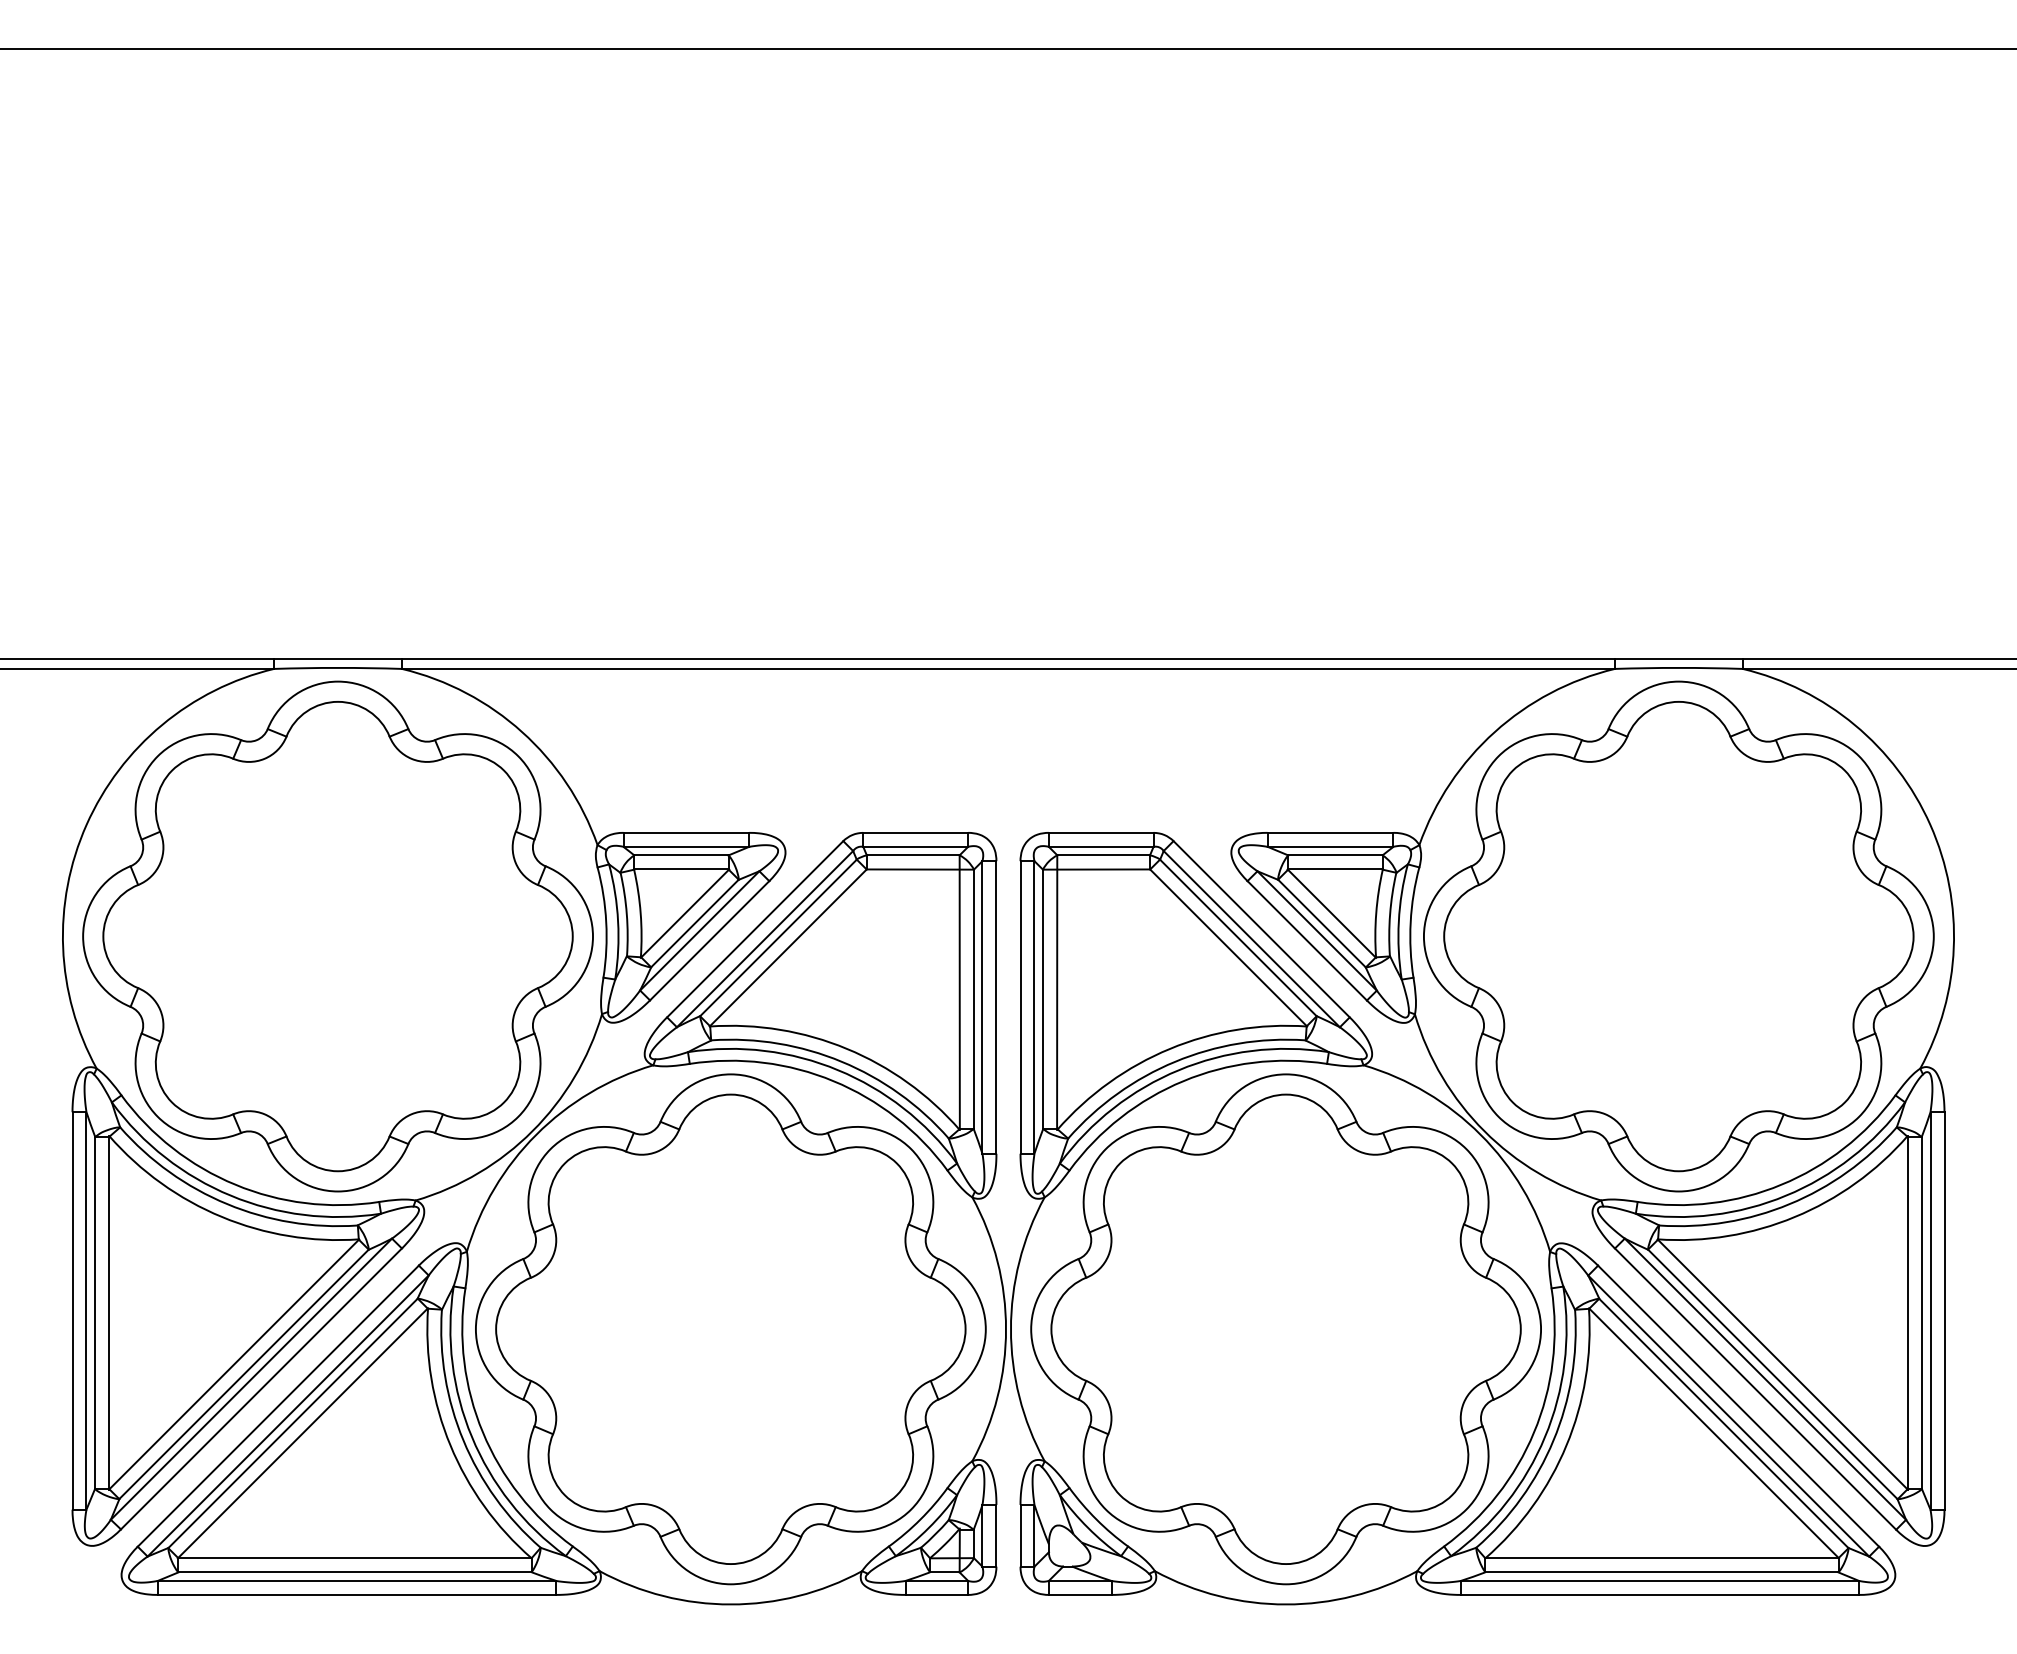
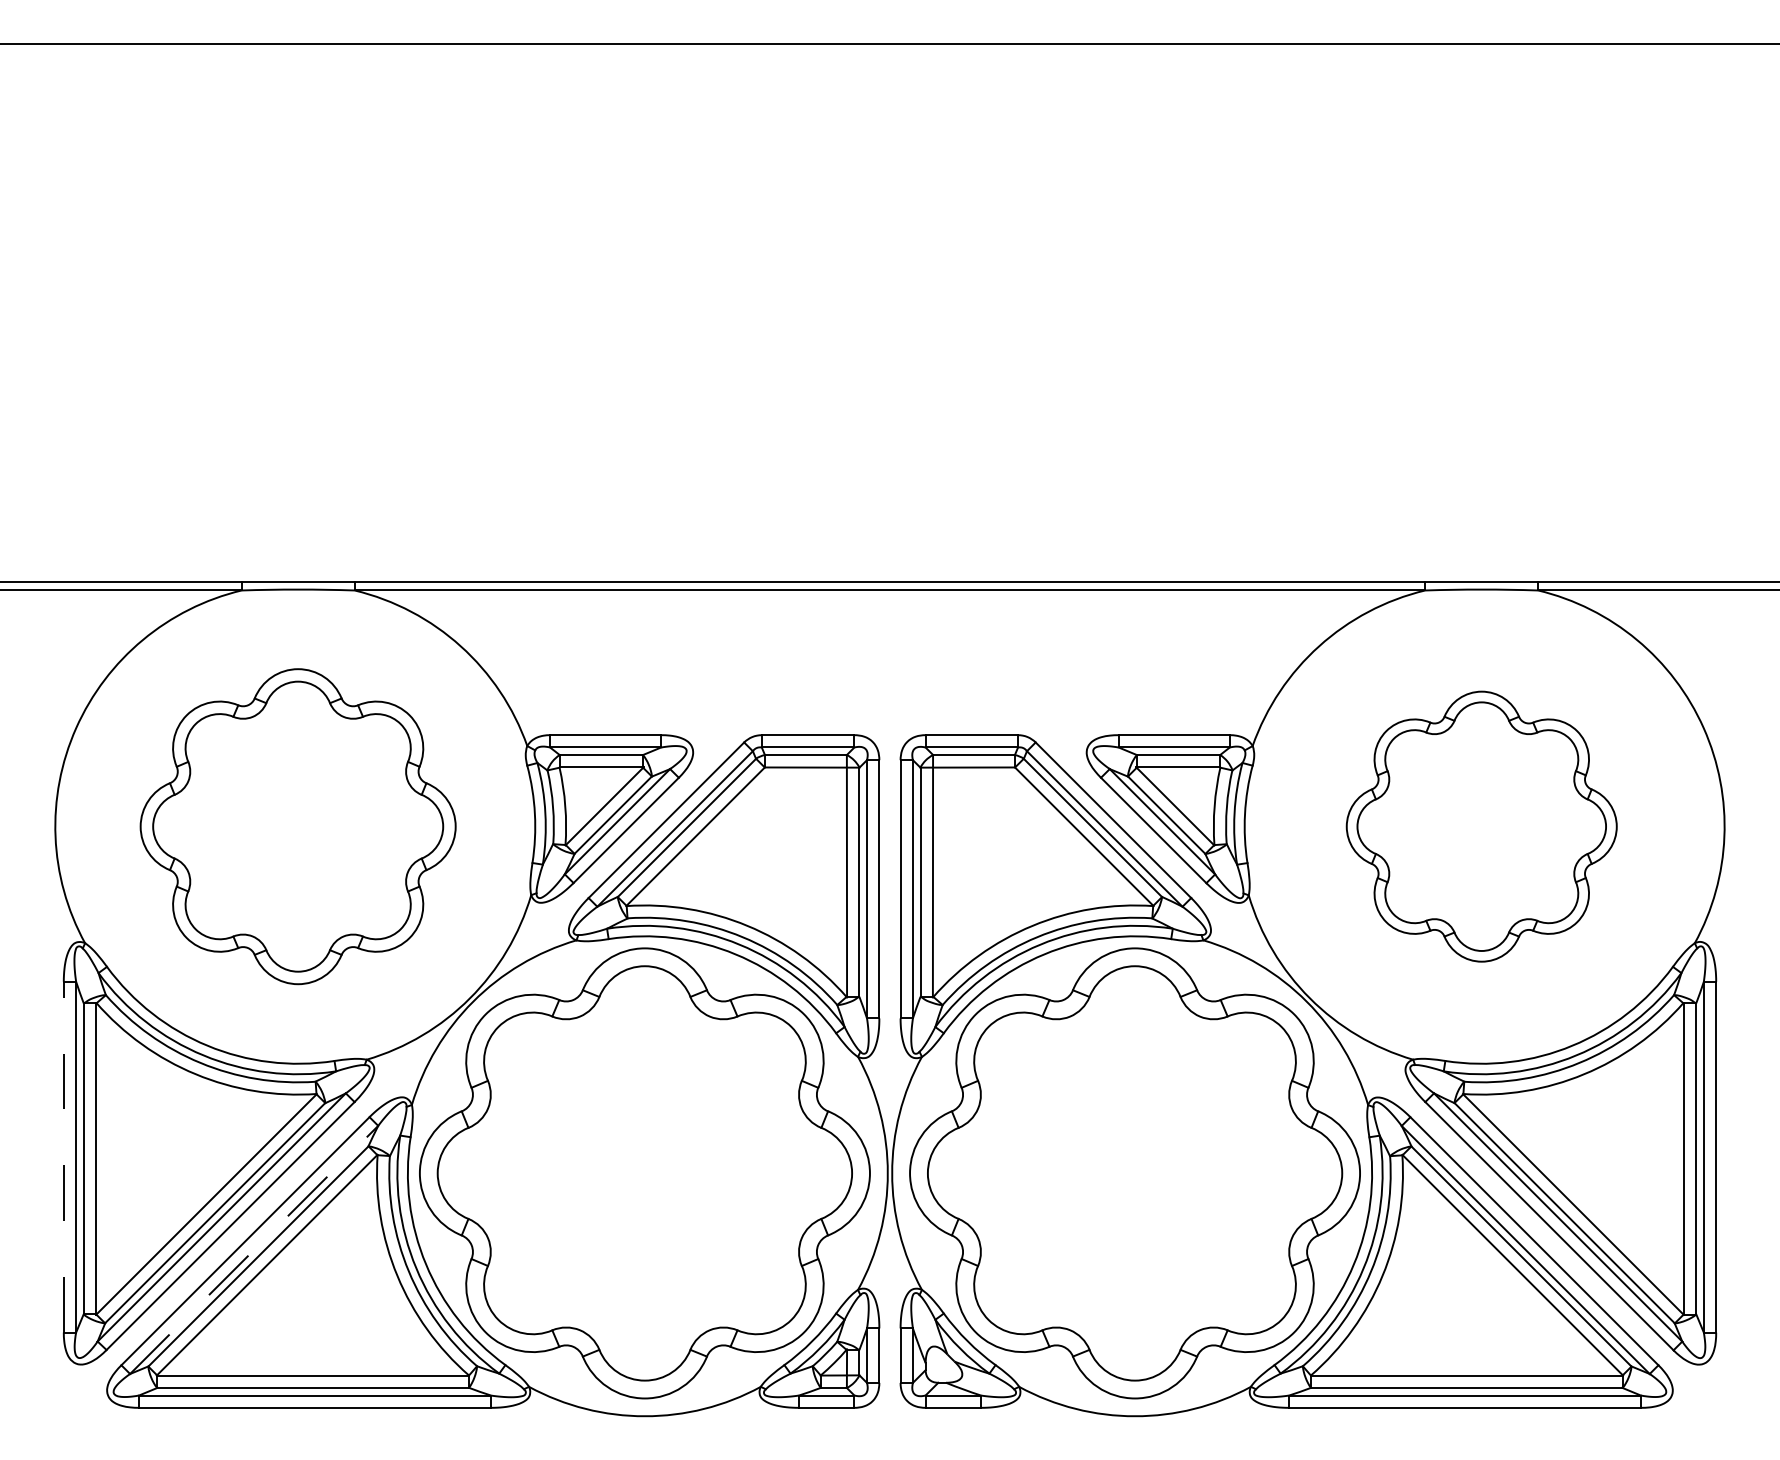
part: (337, 936) -> (297, 826), size x0.7
part: (1678, 936) -> (1481, 826), size x0.6
line: (72, 1310) -> (63, 1156), solid -> dashed
line: (288, 1416) -> (254, 1250), solid -> dashed

